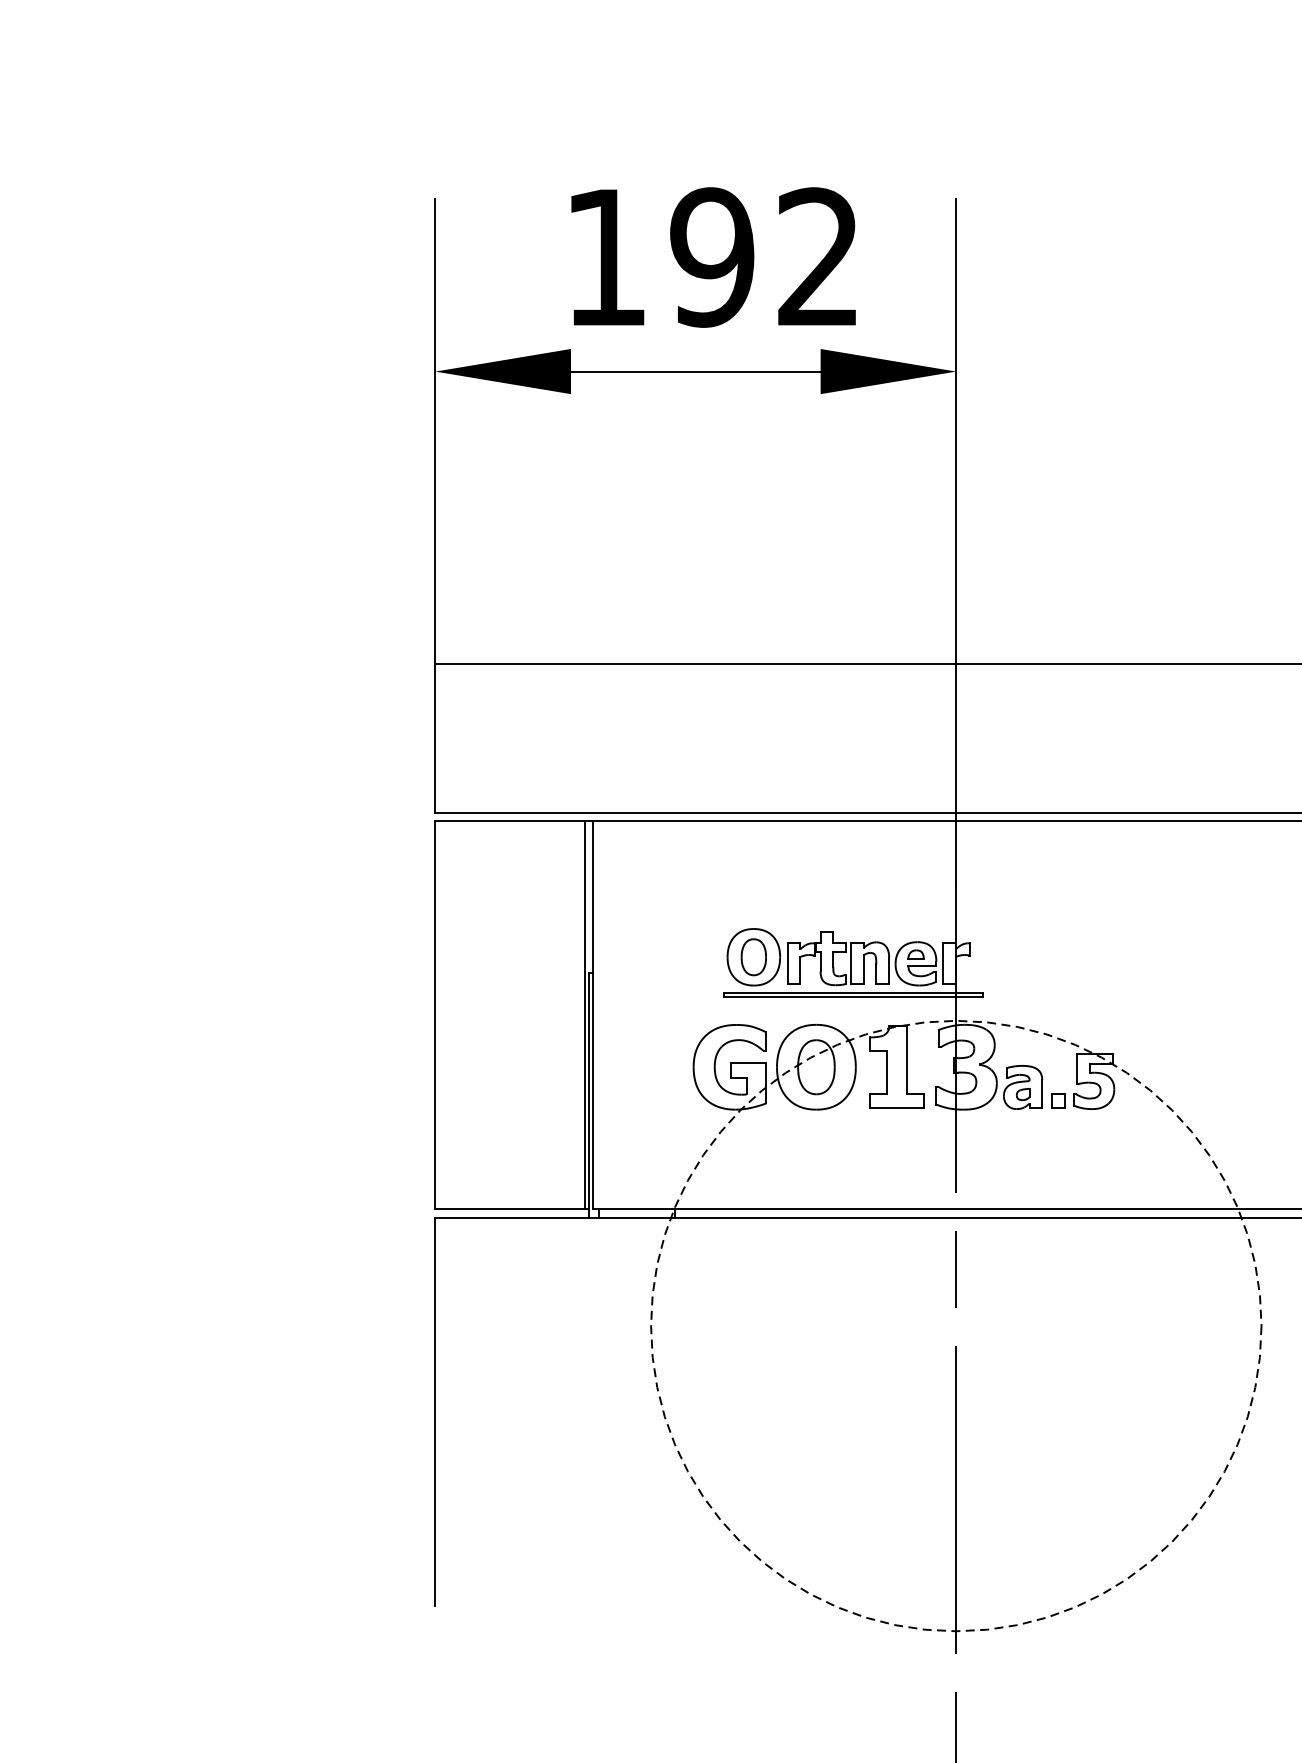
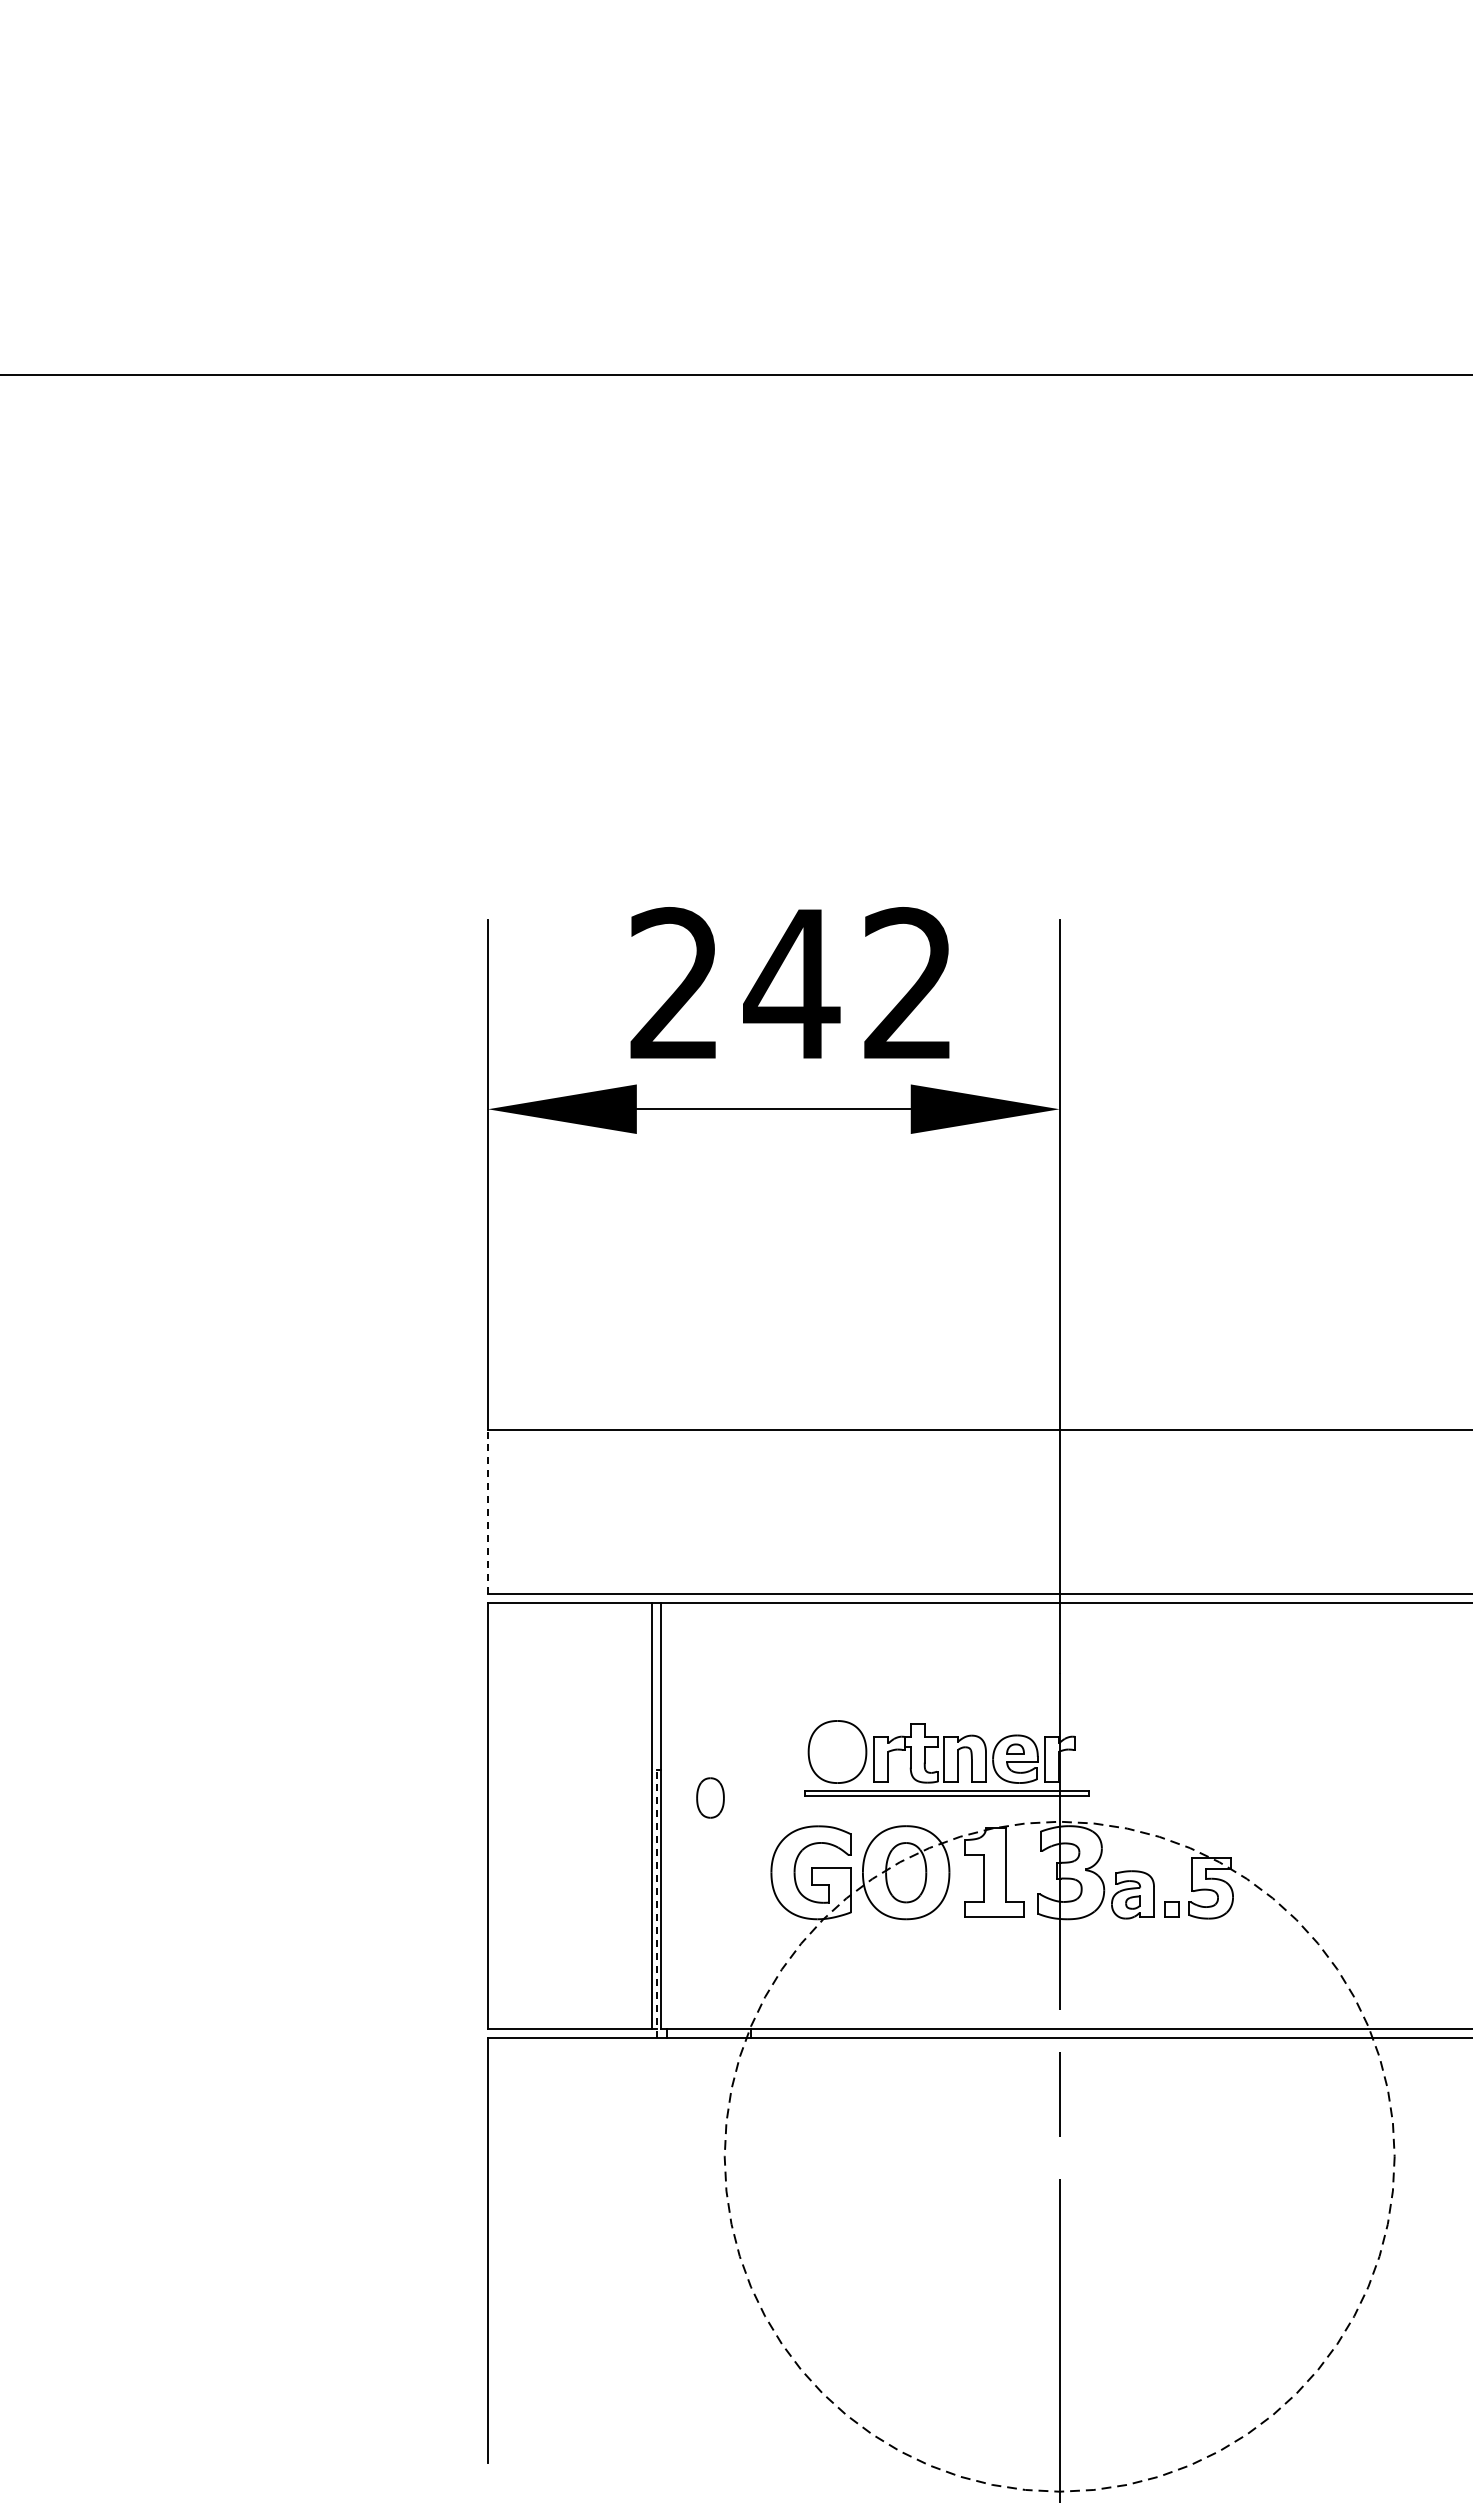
text: (660, 257) -> (735, 984), 192 -> 242
line: (434, 739) -> (487, 1512), solid -> dashed
part: (753, 956) -> (710, 1797), moved
line: (588, 1095) -> (656, 1903), solid -> dashed

